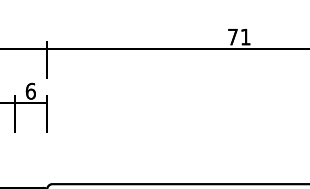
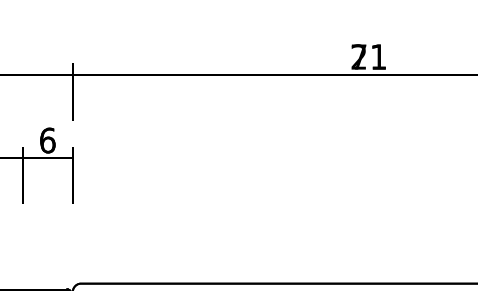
text: (232, 36) -> (358, 56), 71 -> 21

